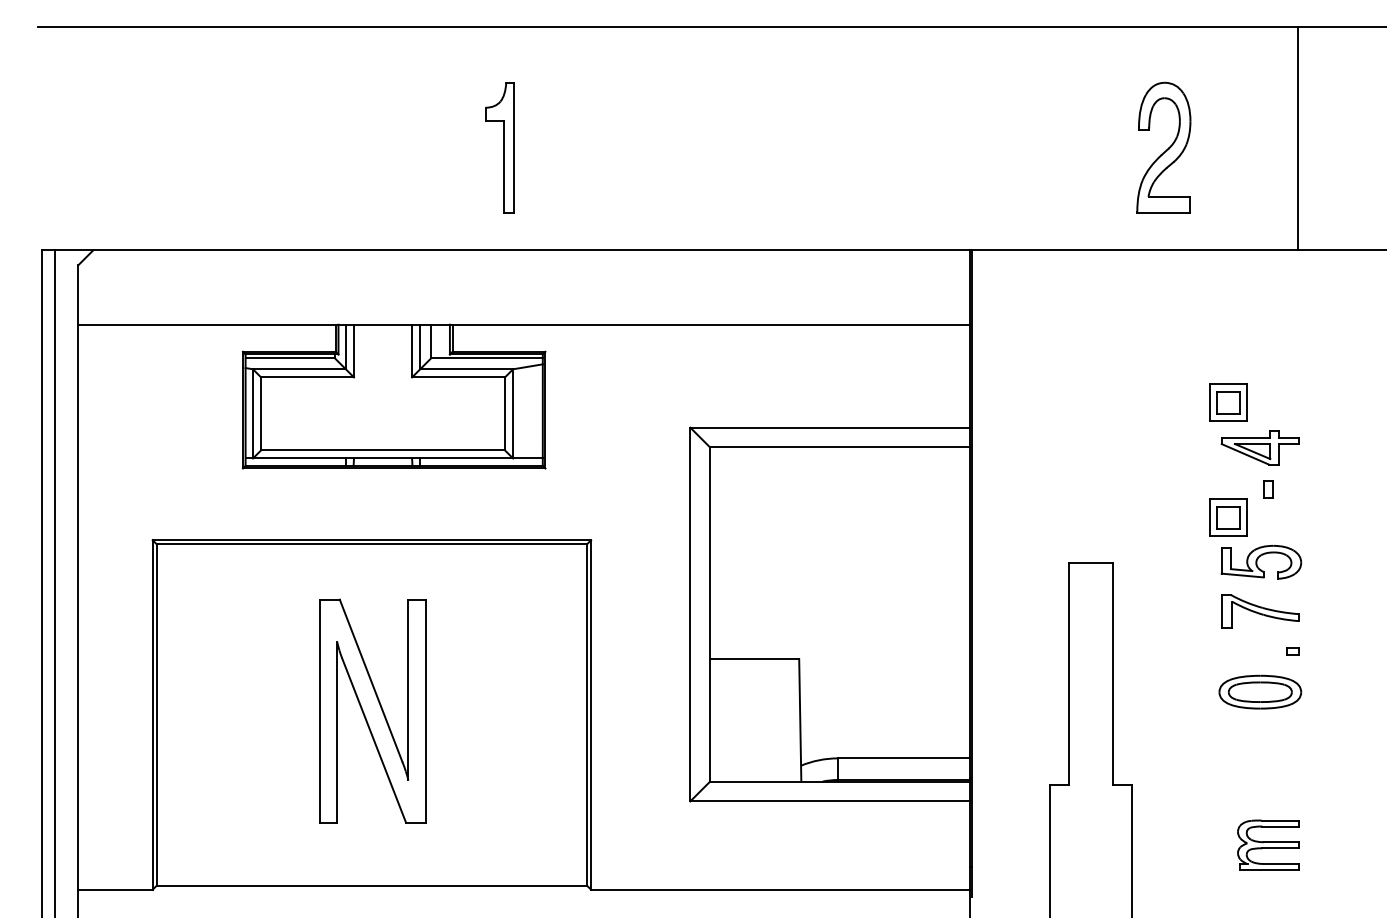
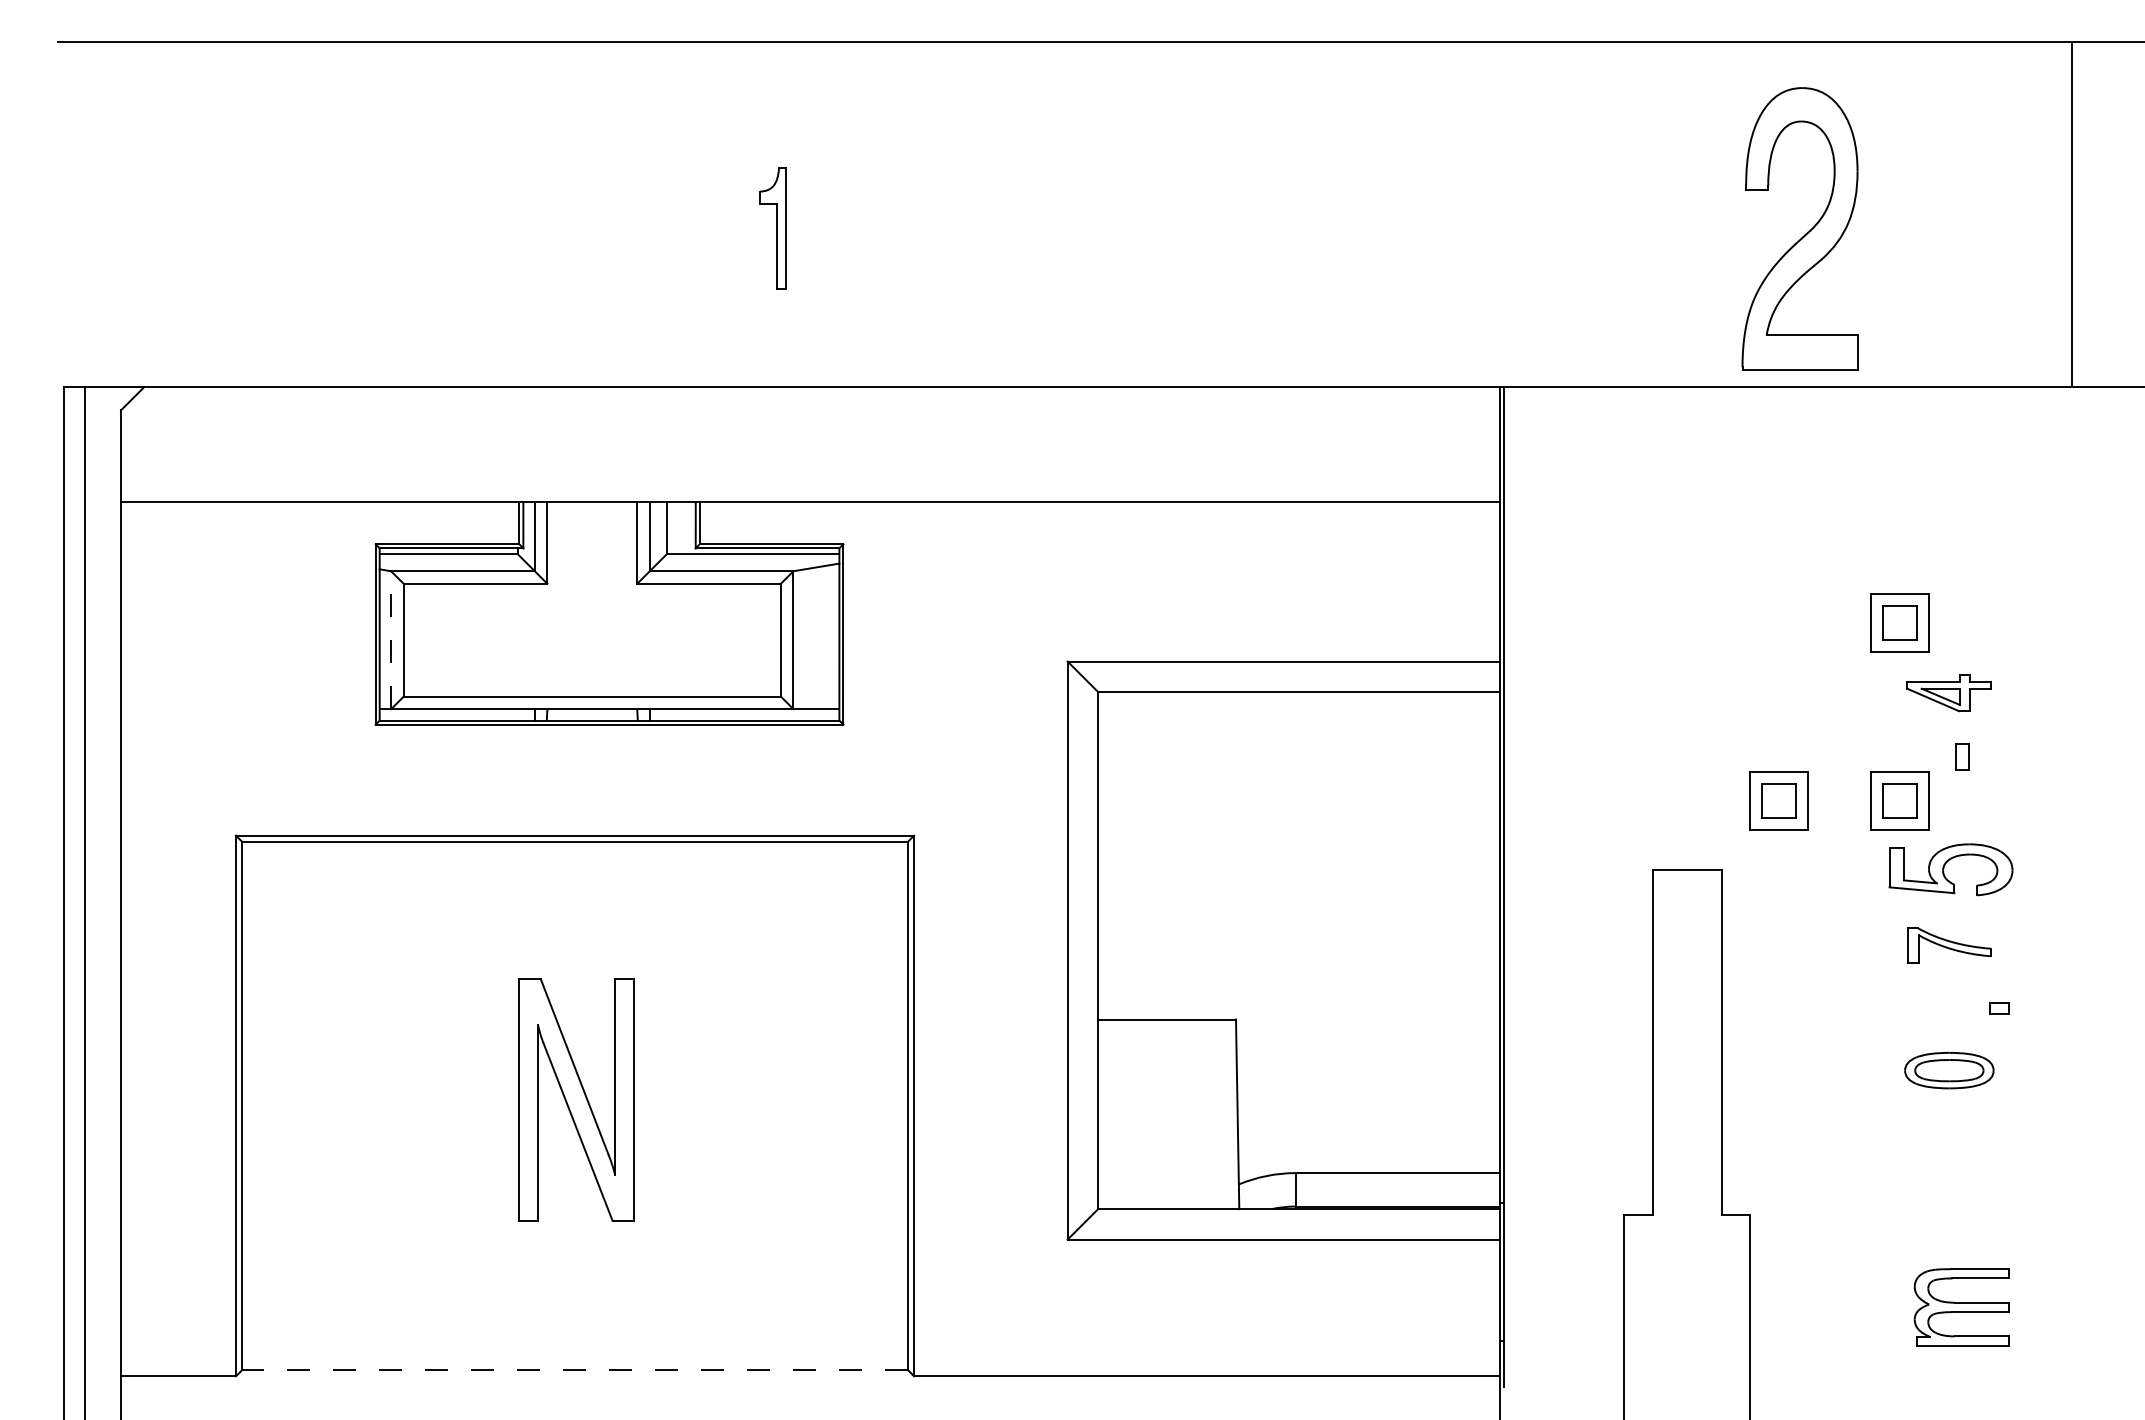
line: (1298, 138) -> (2071, 214), moved
part: (499, 147) -> (772, 228), size x0.6
part: (1163, 147) -> (1799, 228), size x1.4
line: (253, 413) -> (391, 639), solid -> dashed
part: (1259, 447) -> (1947, 692), size x0.7
part: (1150, 517) -> (1779, 800), added
part: (1260, 611) -> (1949, 945), size x0.7
part: (1260, 691) -> (1949, 1069), size x0.7
part: (372, 710) -> (575, 1099), size x0.7
line: (371, 885) -> (574, 1369), solid -> dashed

